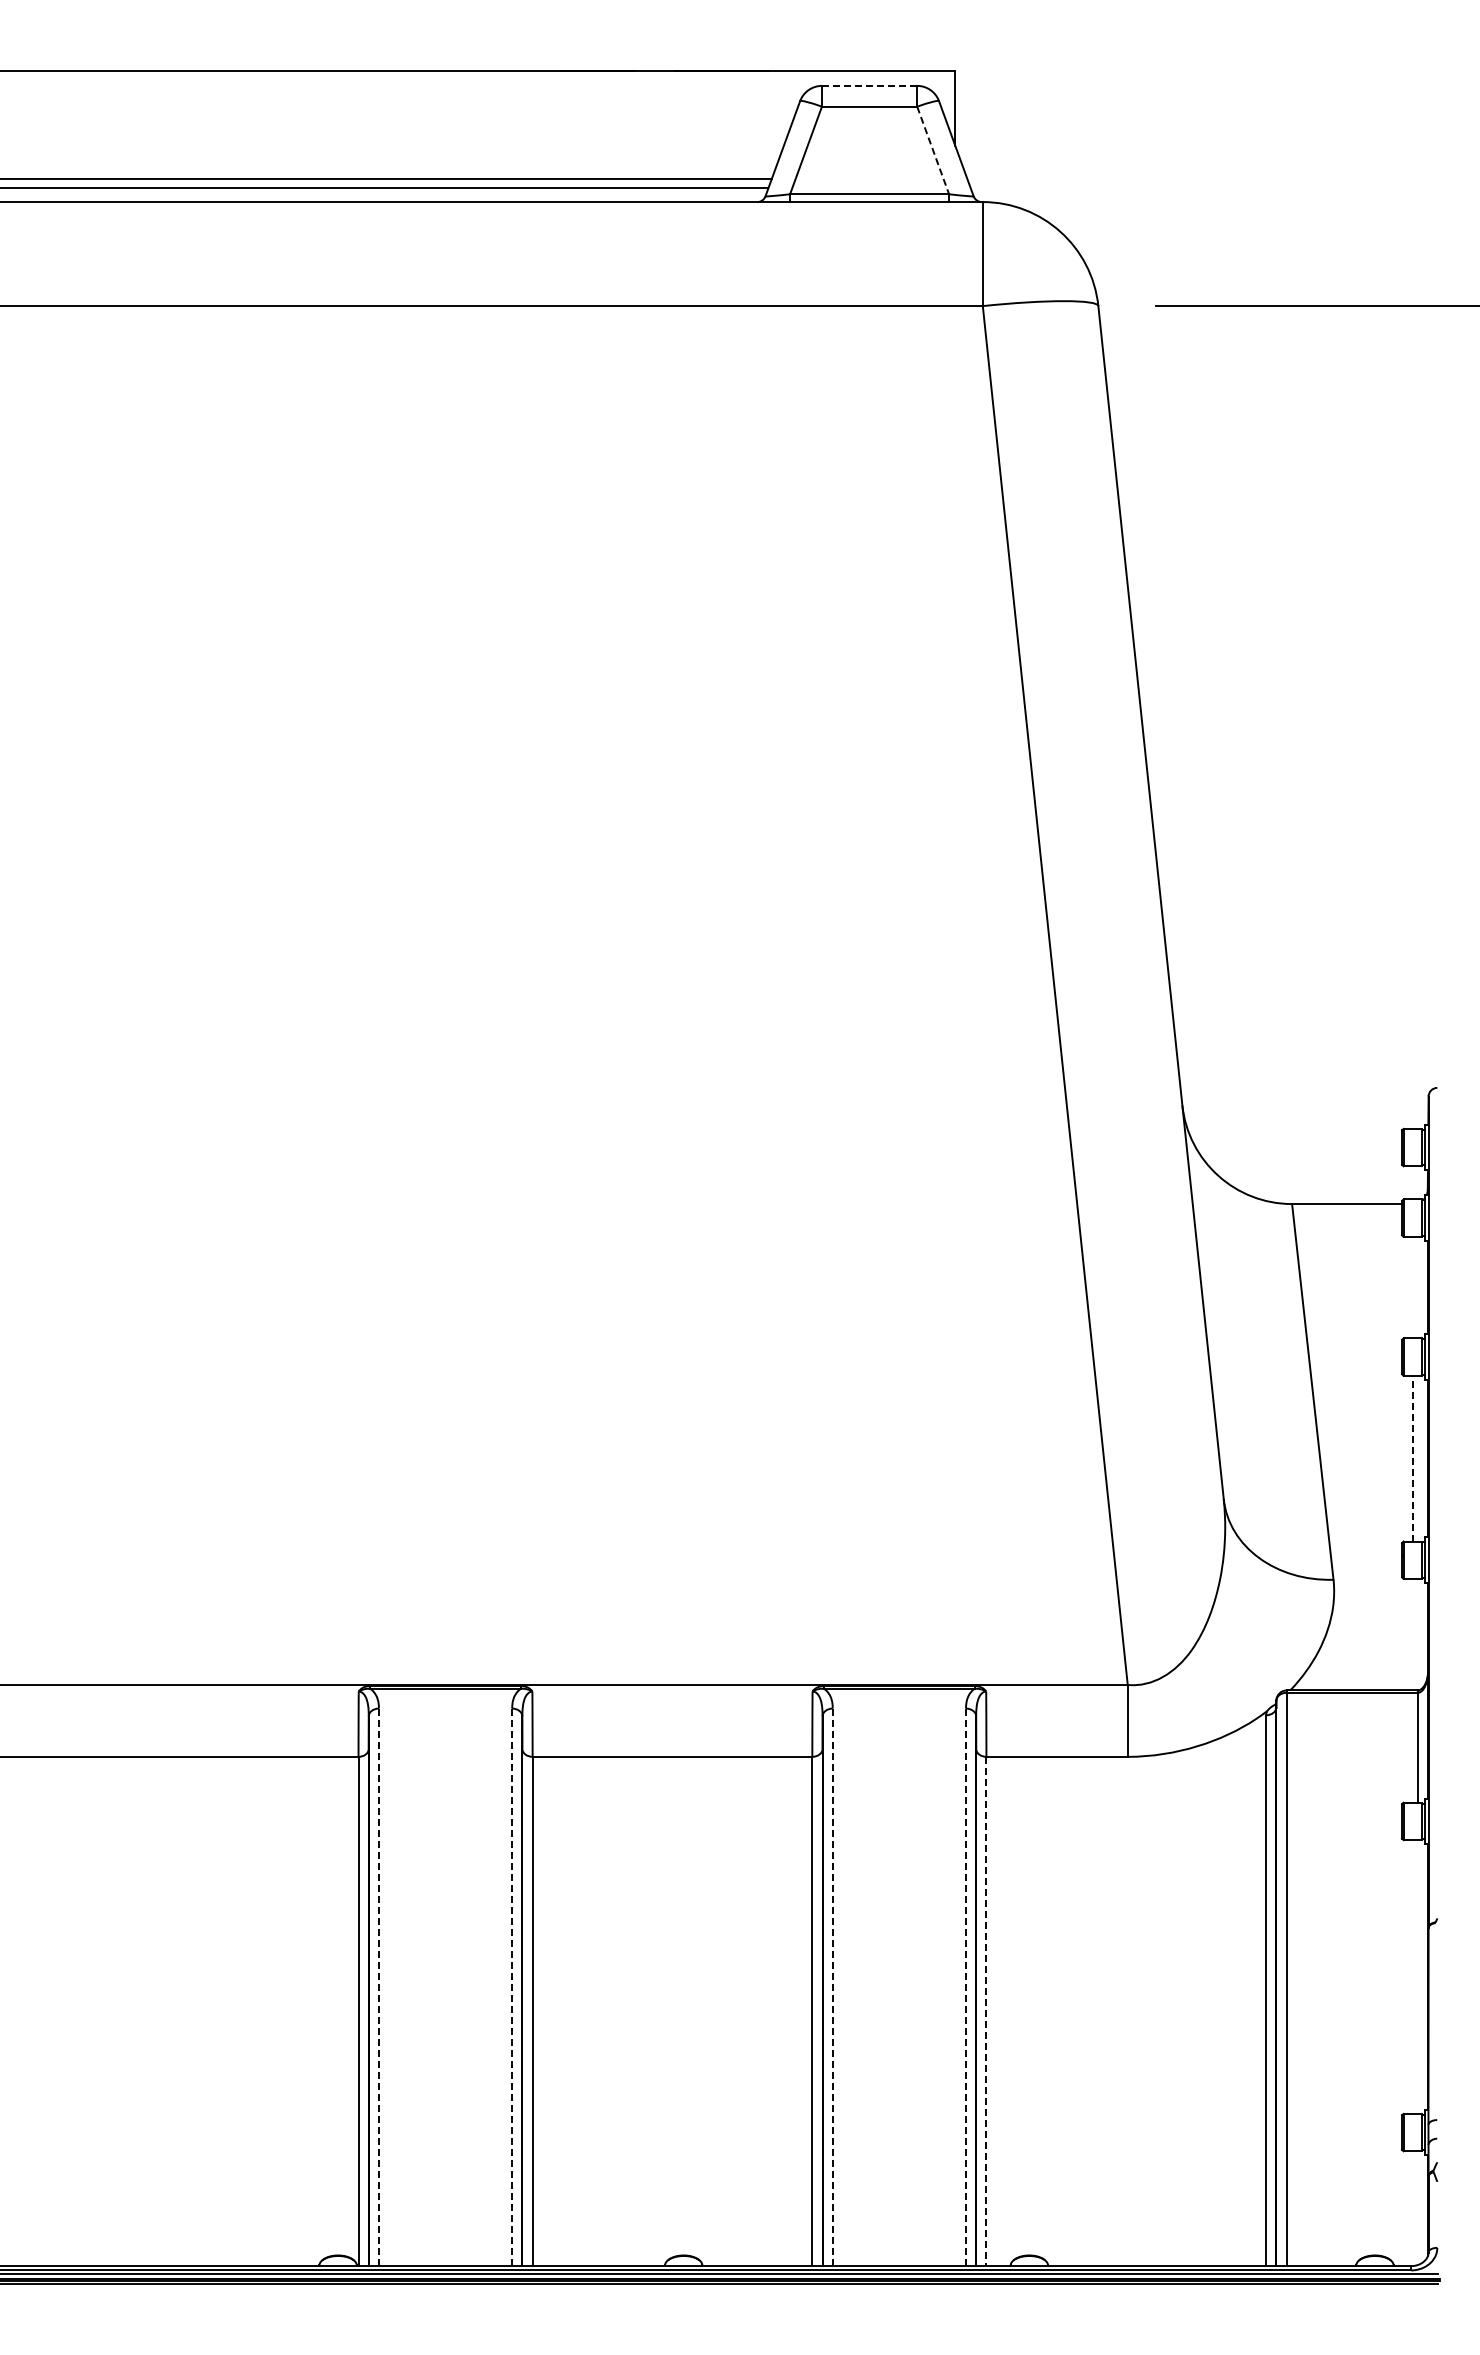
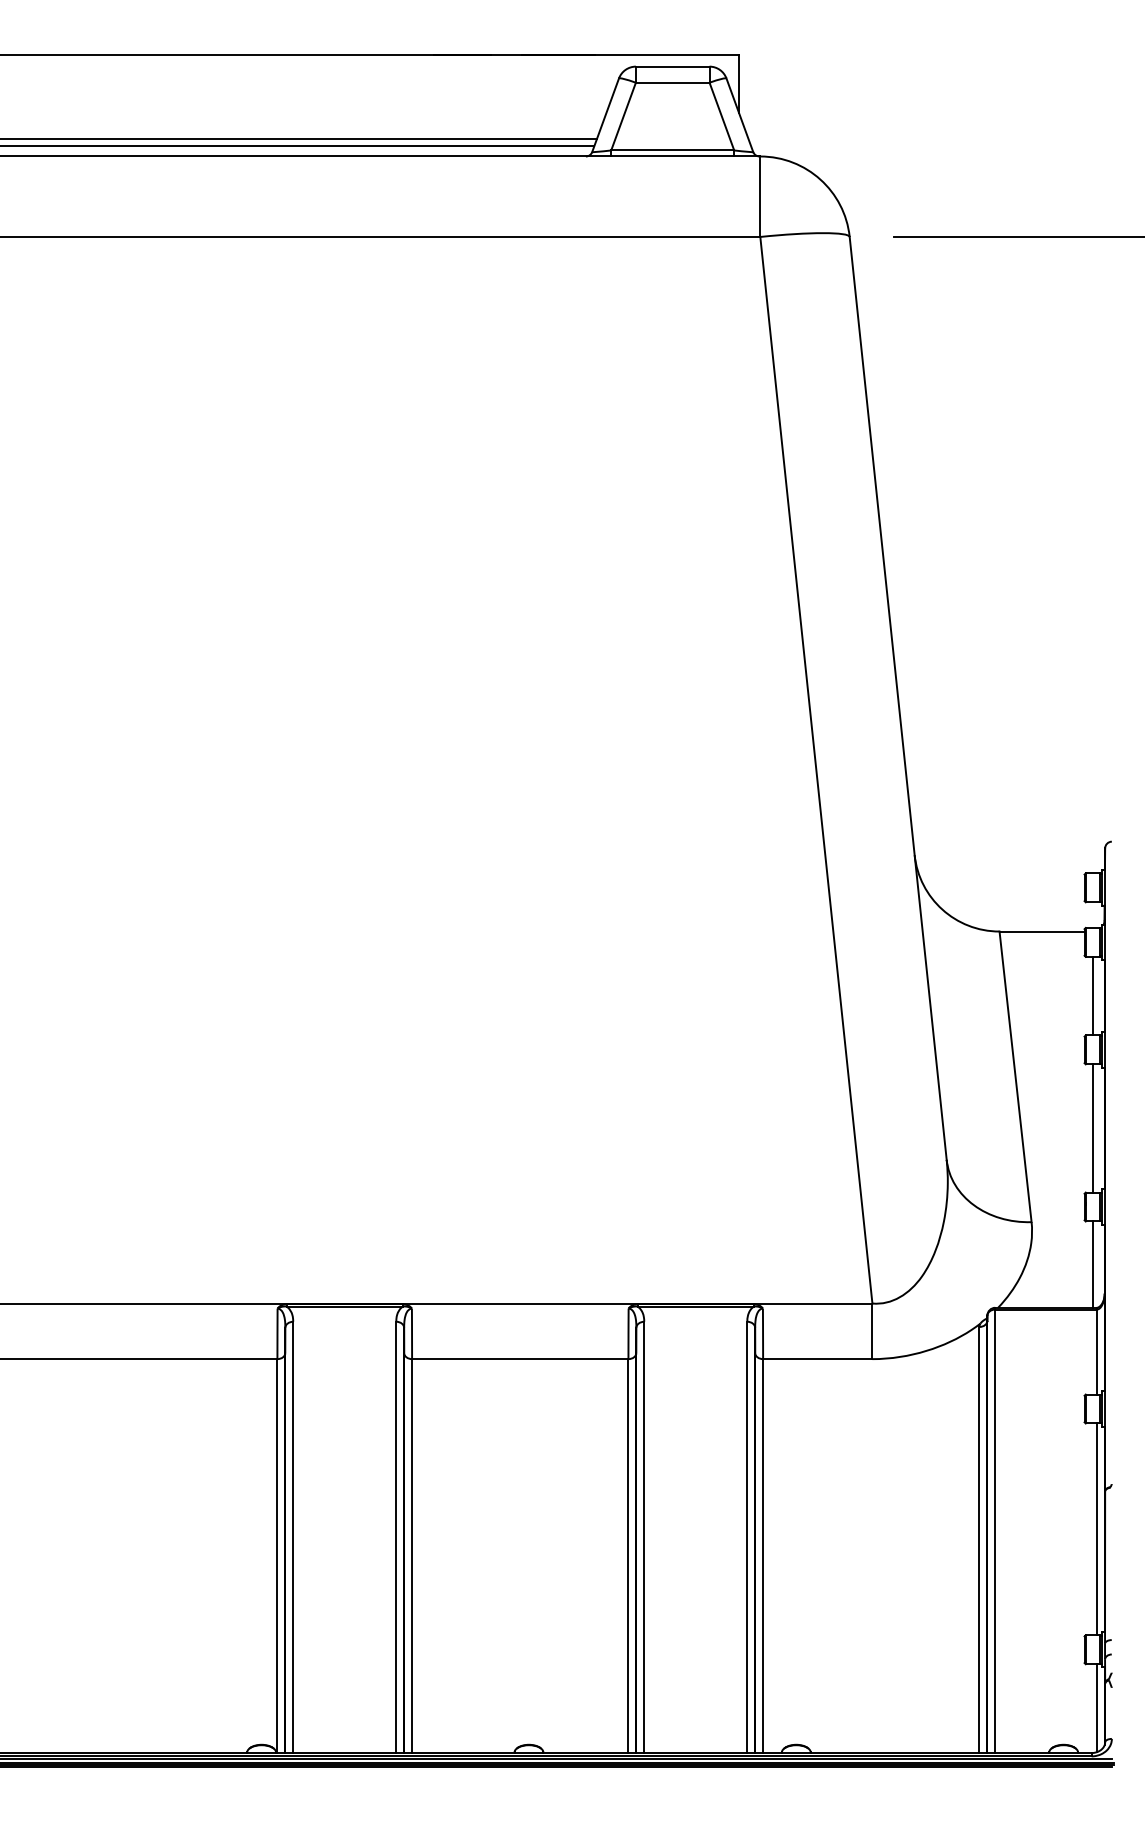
line: (869, 85) -> (672, 66), dashed -> solid
line: (933, 150) -> (722, 116), dashed -> solid
line: (1413, 1287) -> (1093, 996), added
line: (1413, 1458) -> (1093, 1128), dashed -> solid
line: (1413, 1634) -> (1093, 1264), added
line: (1417, 1976) -> (1096, 1529), added
line: (378, 1987) -> (292, 1537), dashed -> solid
line: (512, 1987) -> (396, 1537), dashed -> solid
line: (832, 1987) -> (644, 1537), dashed -> solid
line: (966, 1987) -> (747, 1537), dashed -> solid
line: (986, 2011) -> (763, 1556), dashed -> solid
line: (1417, 2208) -> (1096, 1708), added

